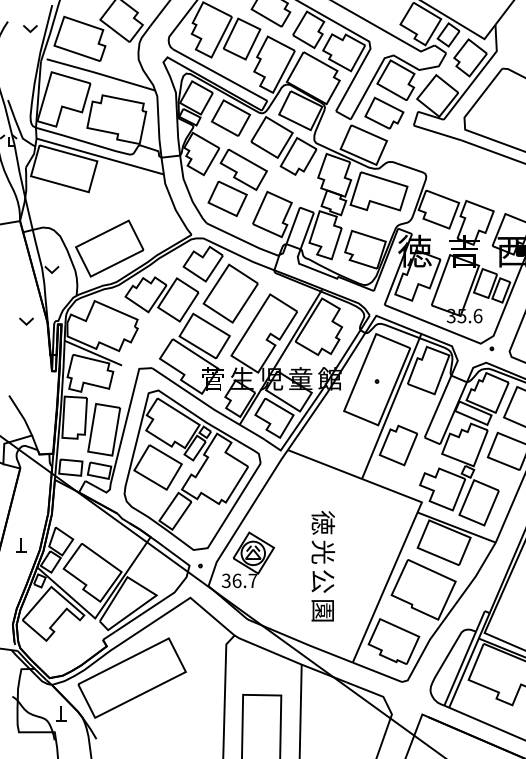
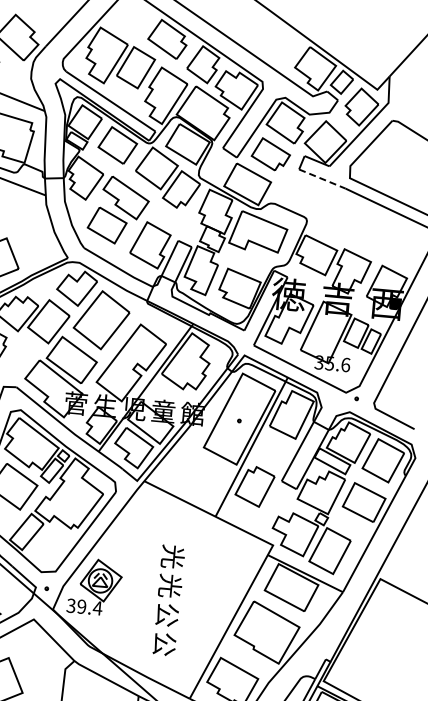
line: (438, 133) -> (323, 179), solid -> dashed
text: (323, 522) -> (173, 556), 徳 -> 光
text: (244, 580) -> (89, 607), 36.7 -> 39.4
text: (322, 610) -> (164, 644), 園 -> 公

